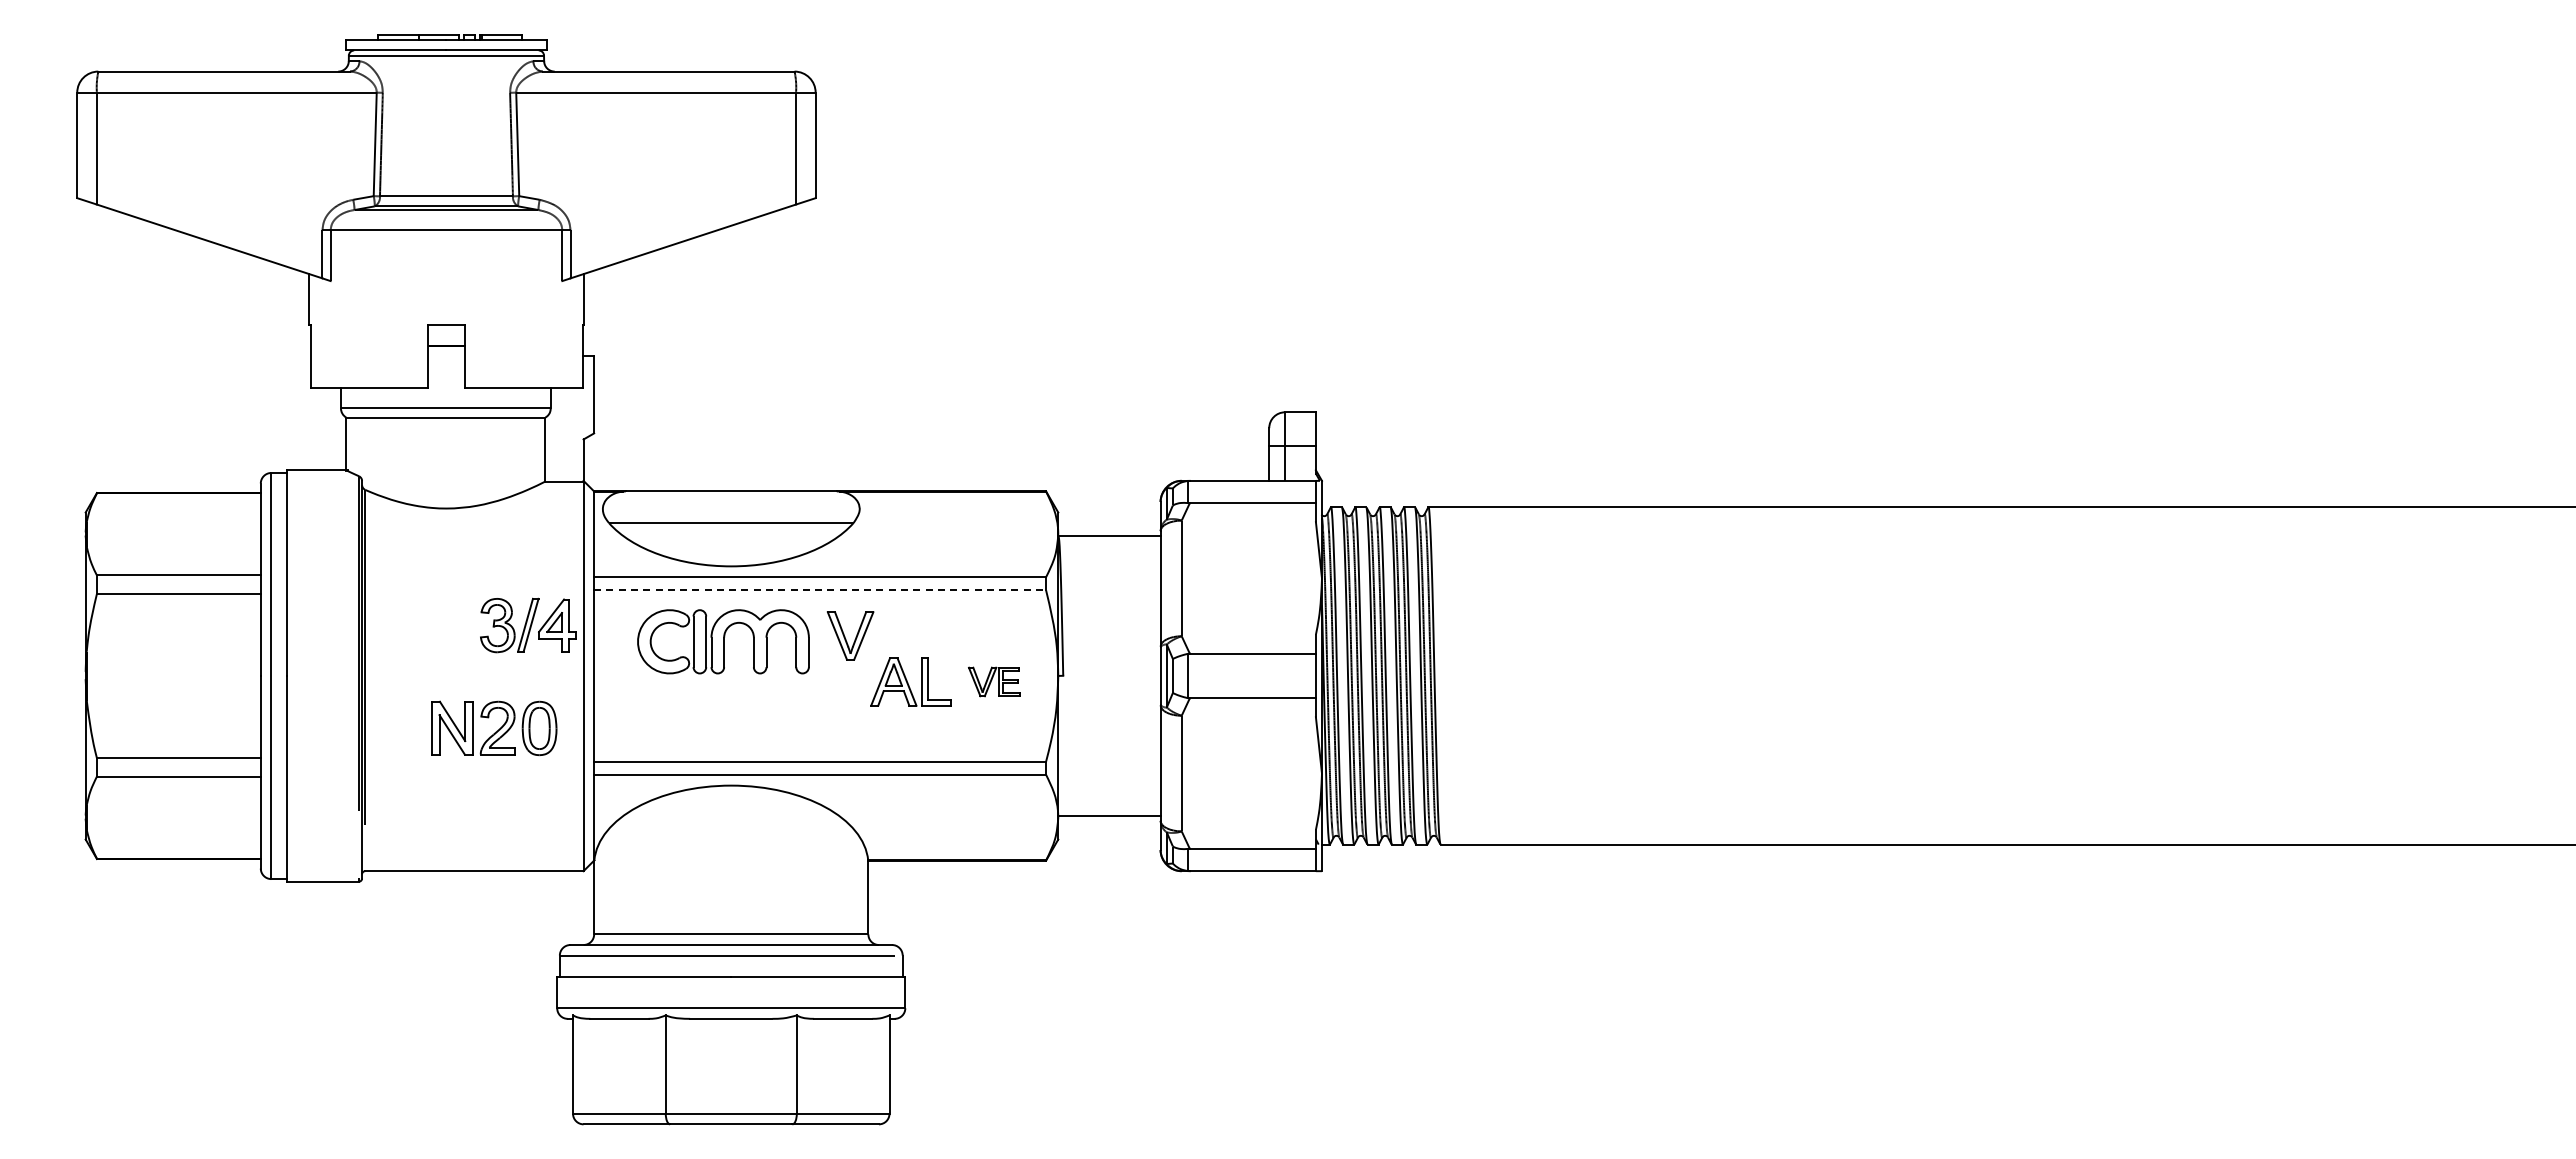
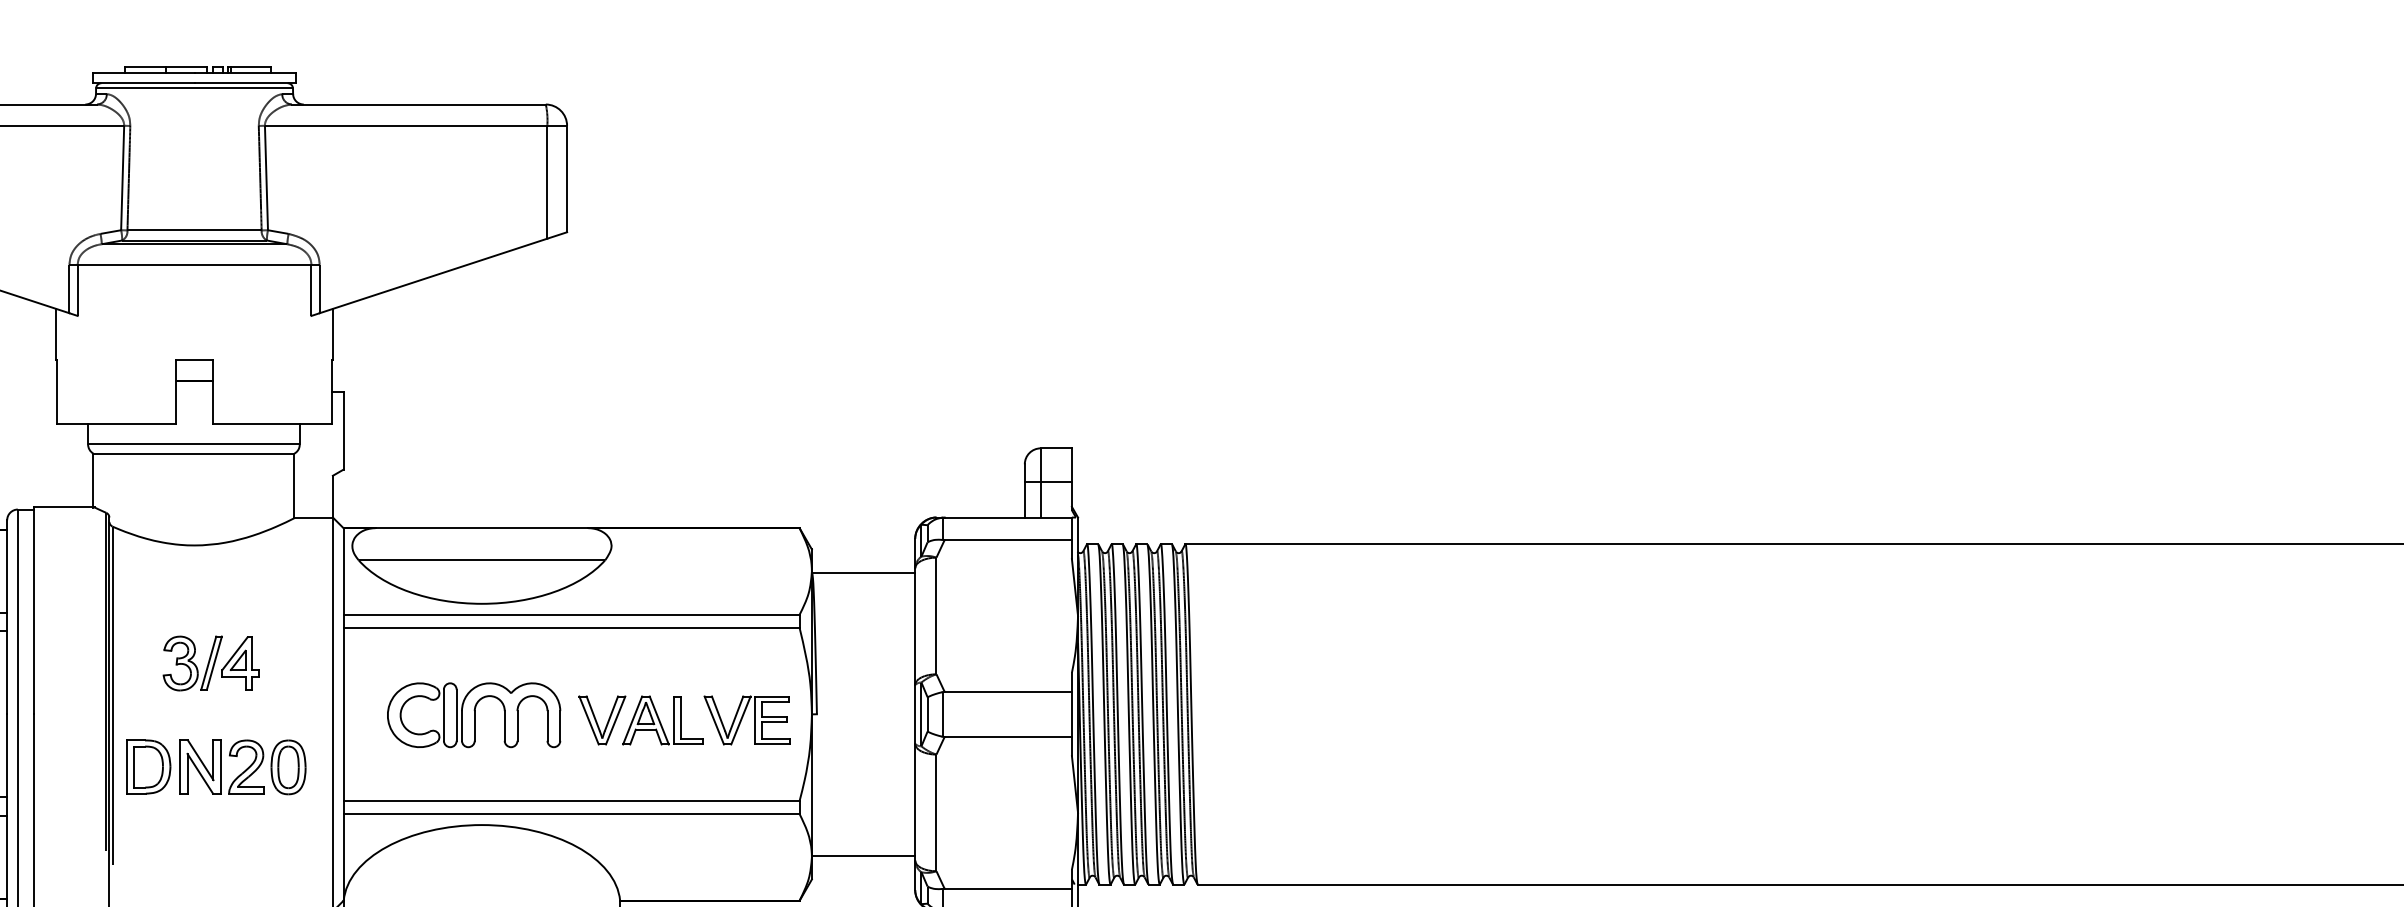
line: (820, 590) -> (571, 628), dashed -> solid
part: (528, 625) -> (211, 663), moved
part: (850, 635) -> (602, 719), moved
part: (723, 641) -> (474, 714), moved
part: (994, 681) -> (747, 719), size x1.67
part: (400, 727) -> (148, 766), added

